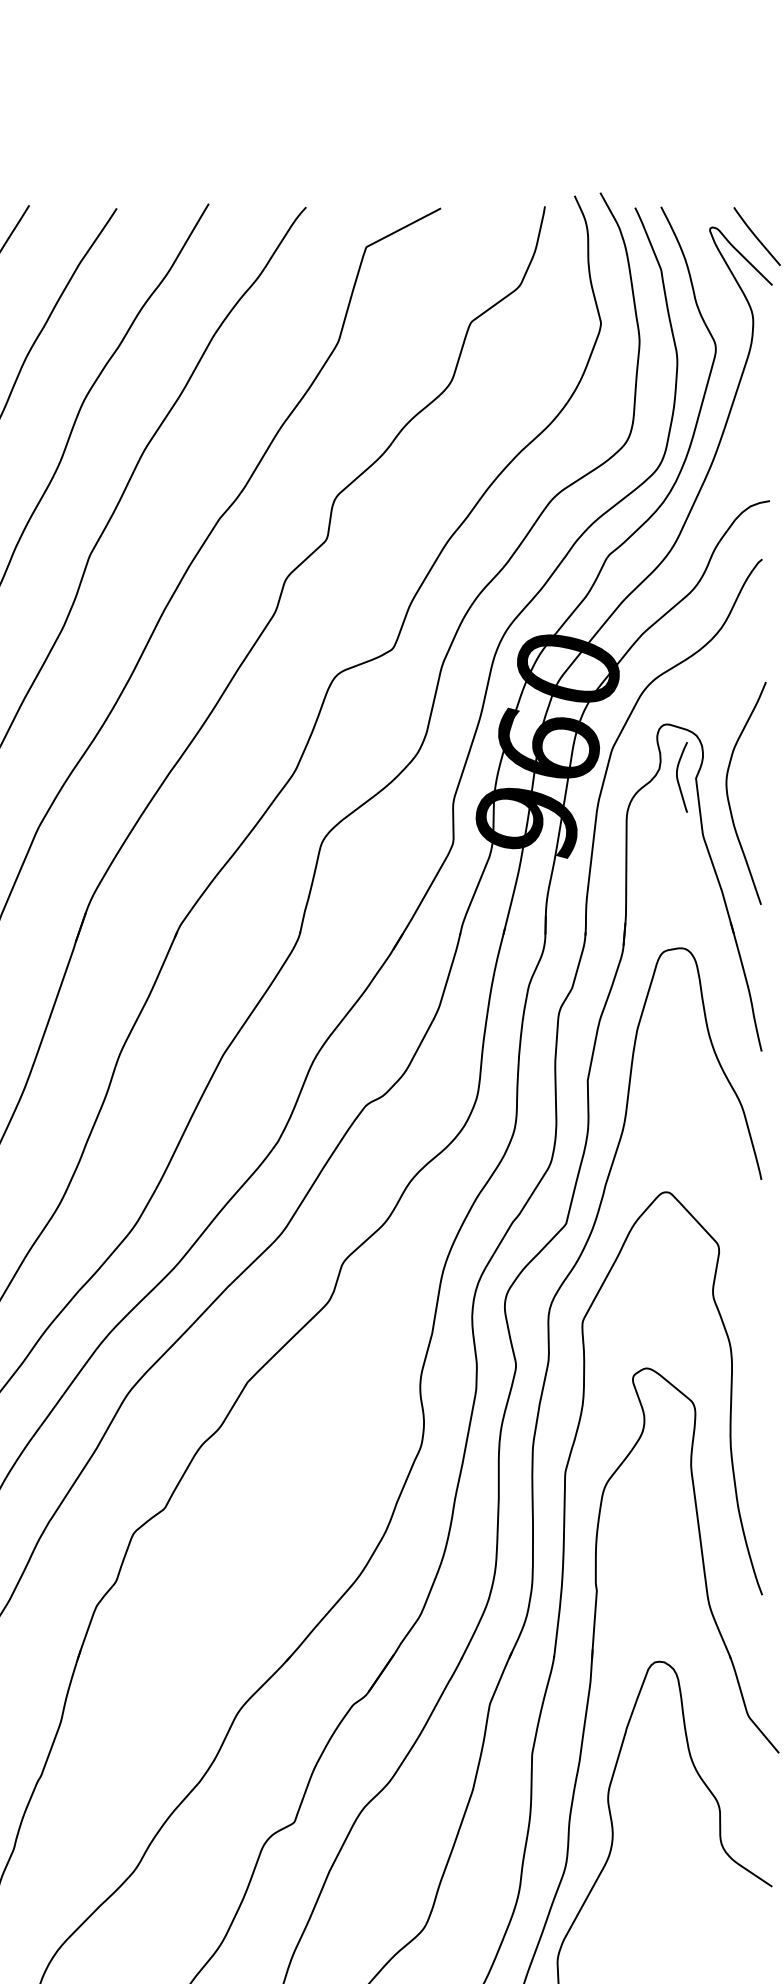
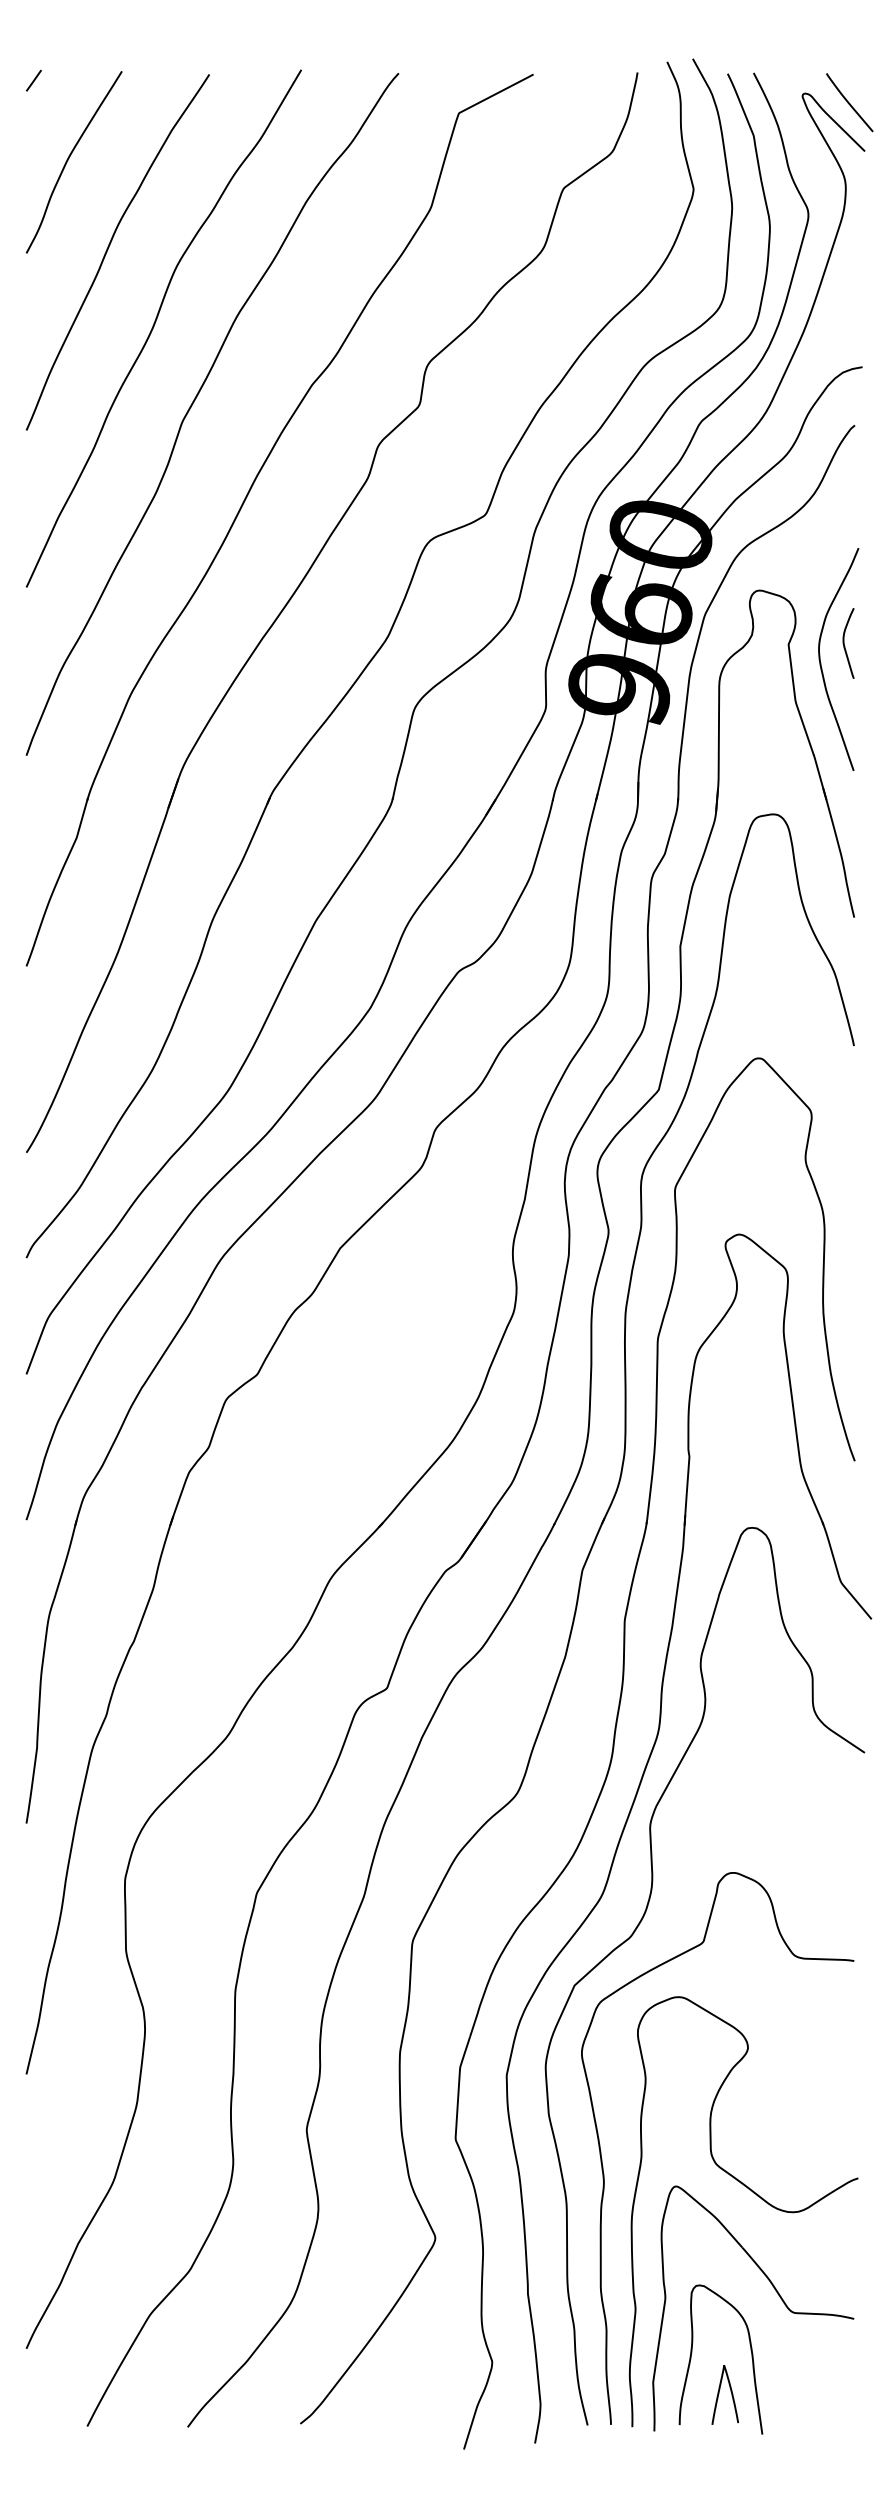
curve: (677, 777) -> (844, 643), moved

